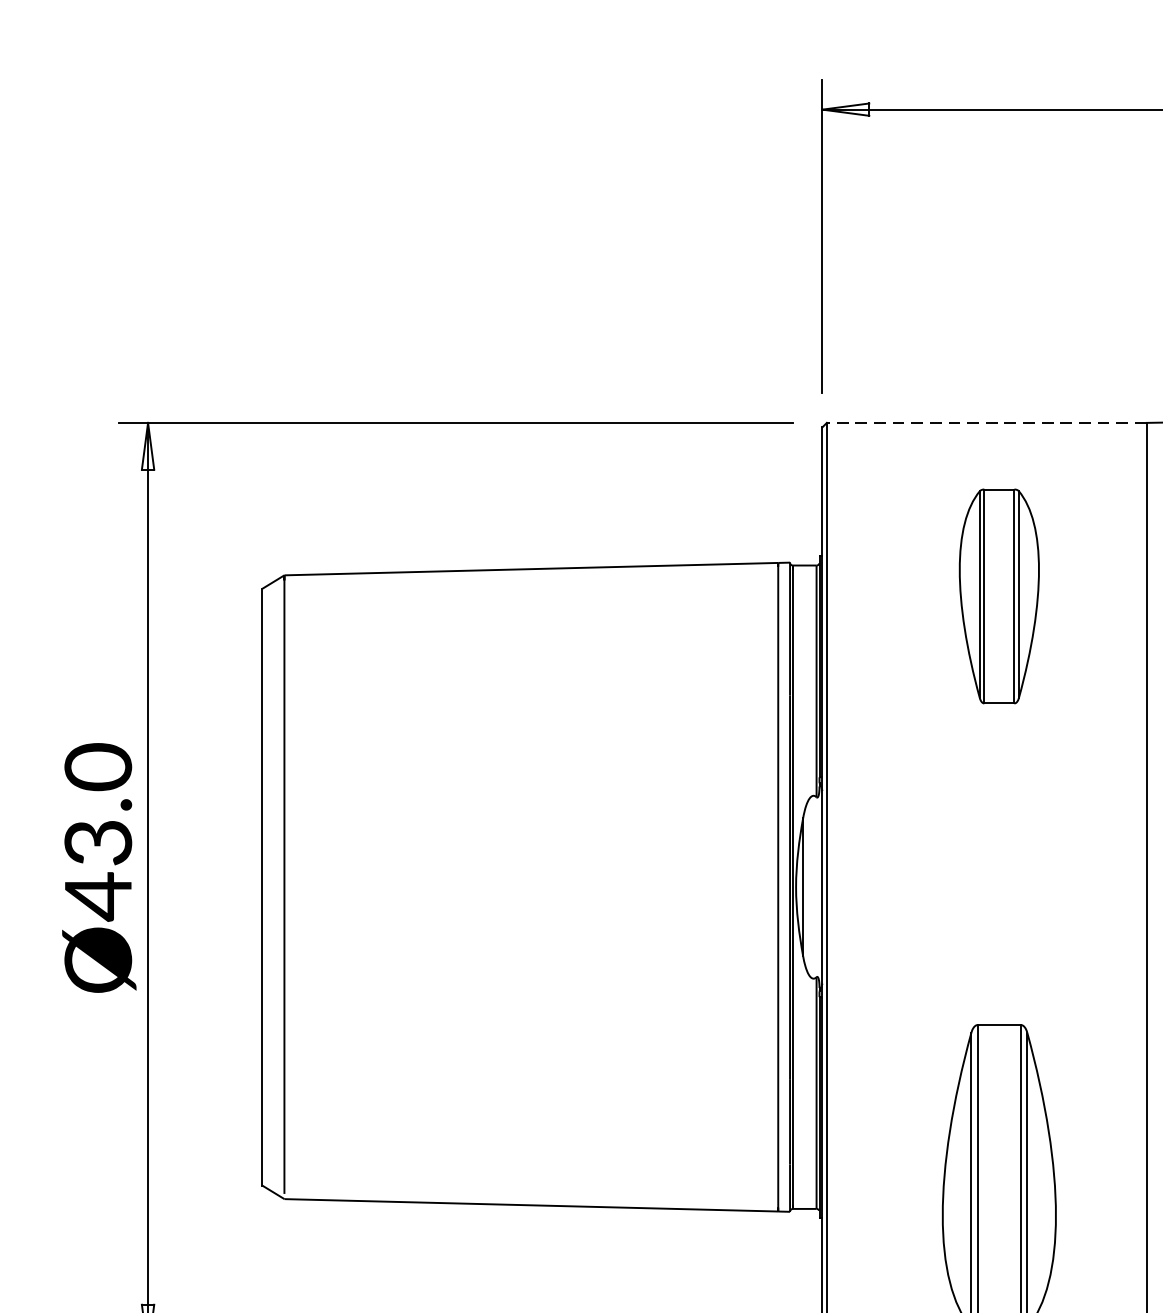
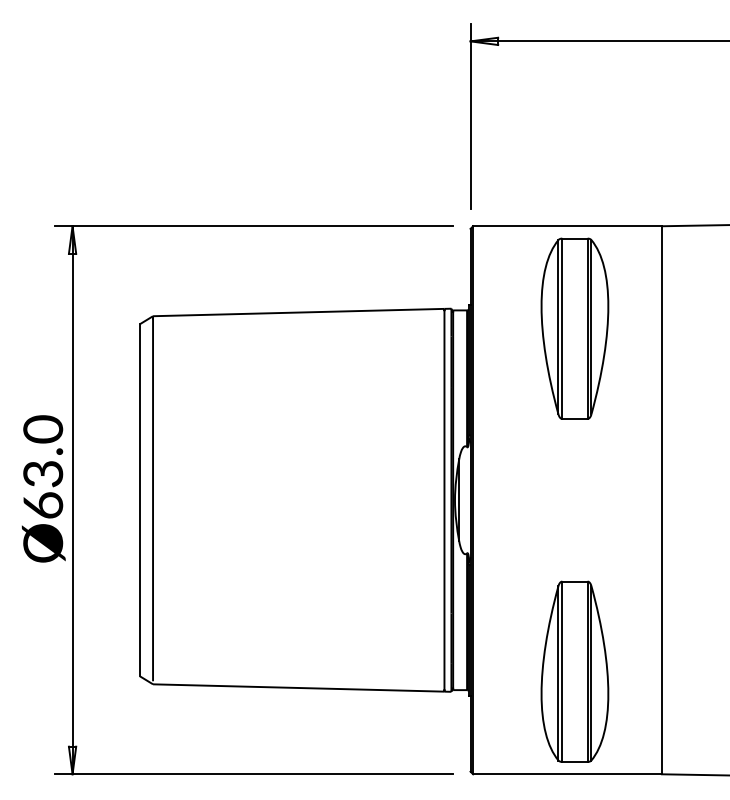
line: (986, 423) -> (567, 226), dashed -> solid
part: (998, 596) -> (574, 328), size x1.43
text: (98, 896) -> (43, 505), Ø43.0 -> Ø63.0

